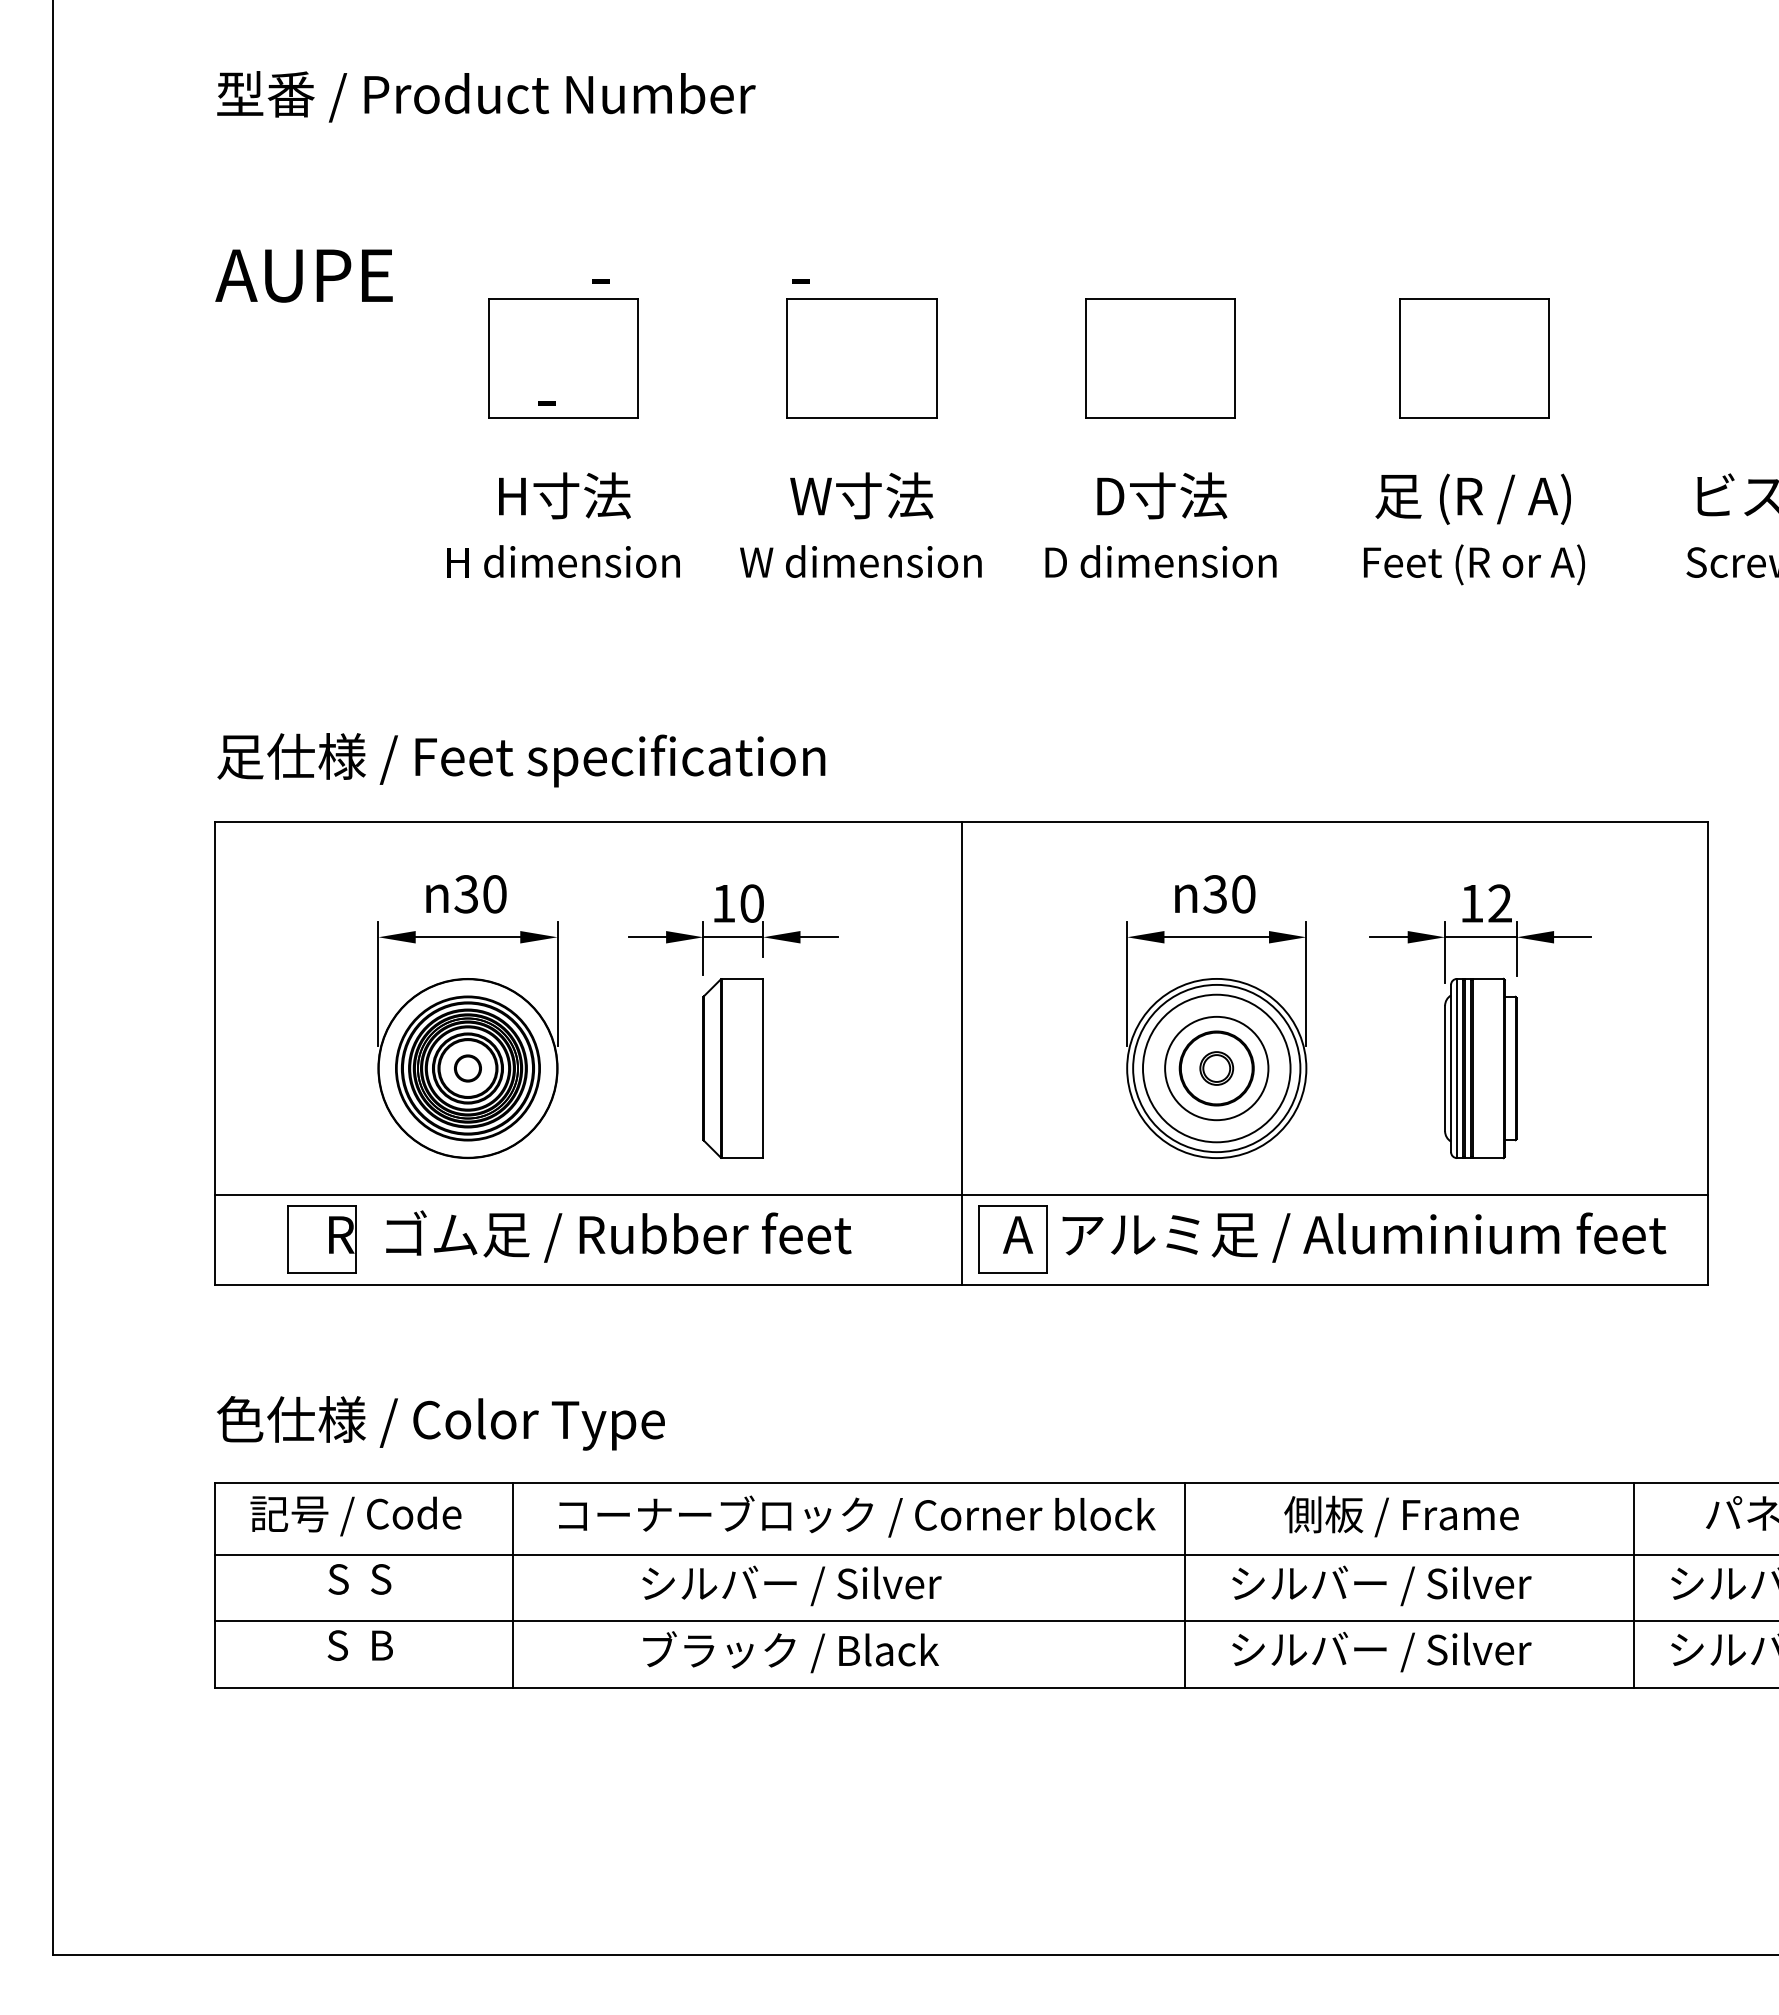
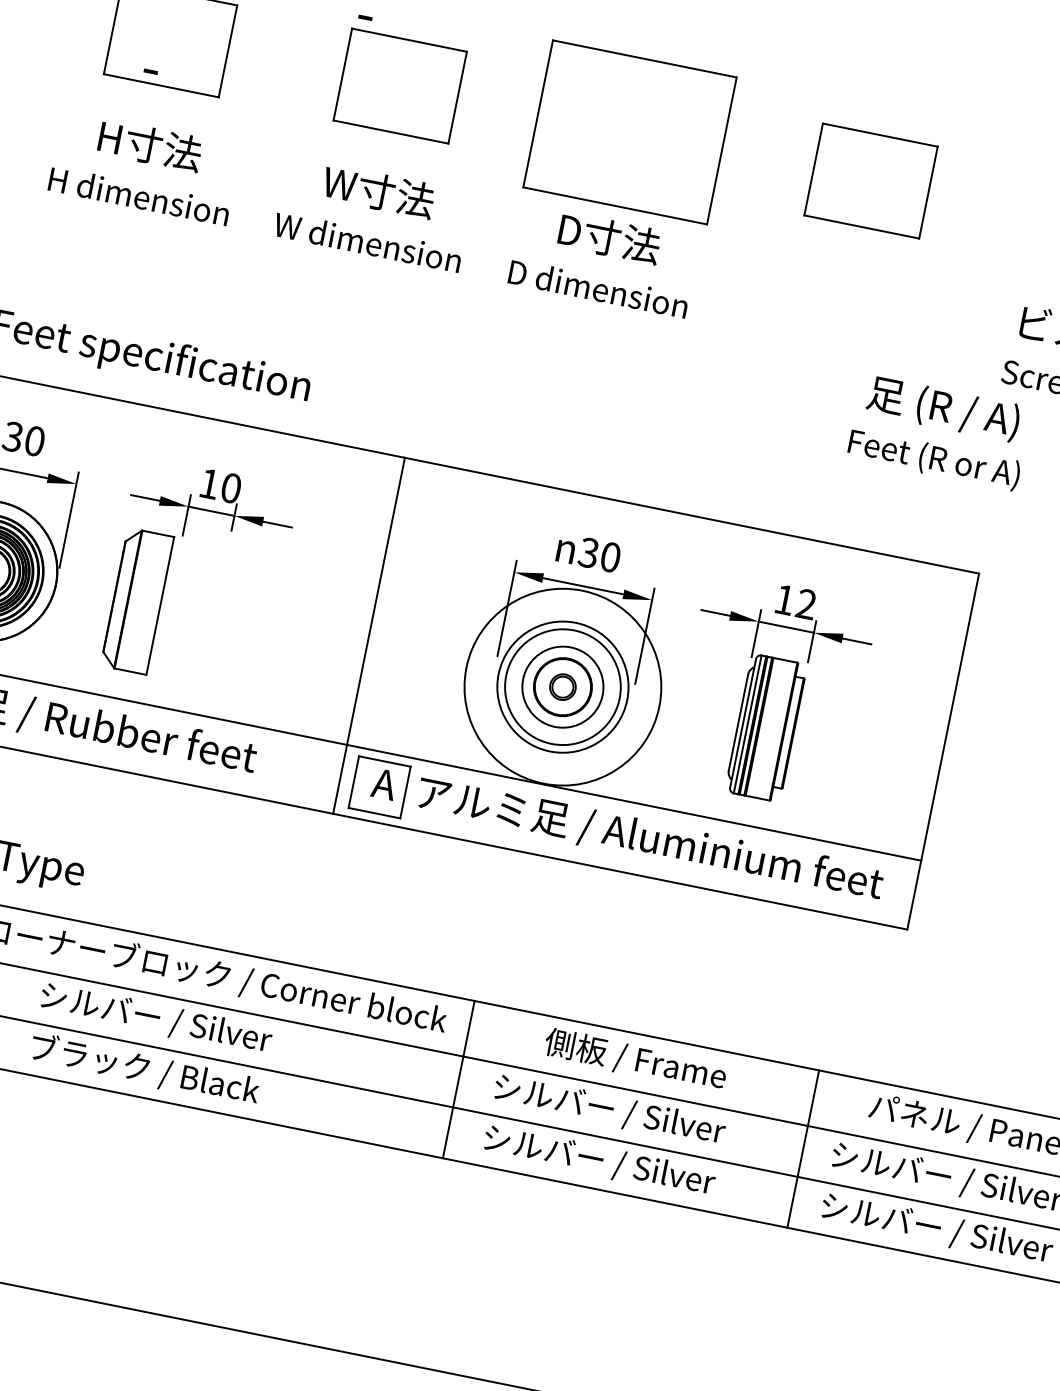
part: (1160, 358) -> (629, 132), size x1.6
text: (1474, 529) -> (939, 432), moved
part: (732, 1068) -> (136, 601), moved
circle: (1216, 1068) -> (562, 687), size x1.4

